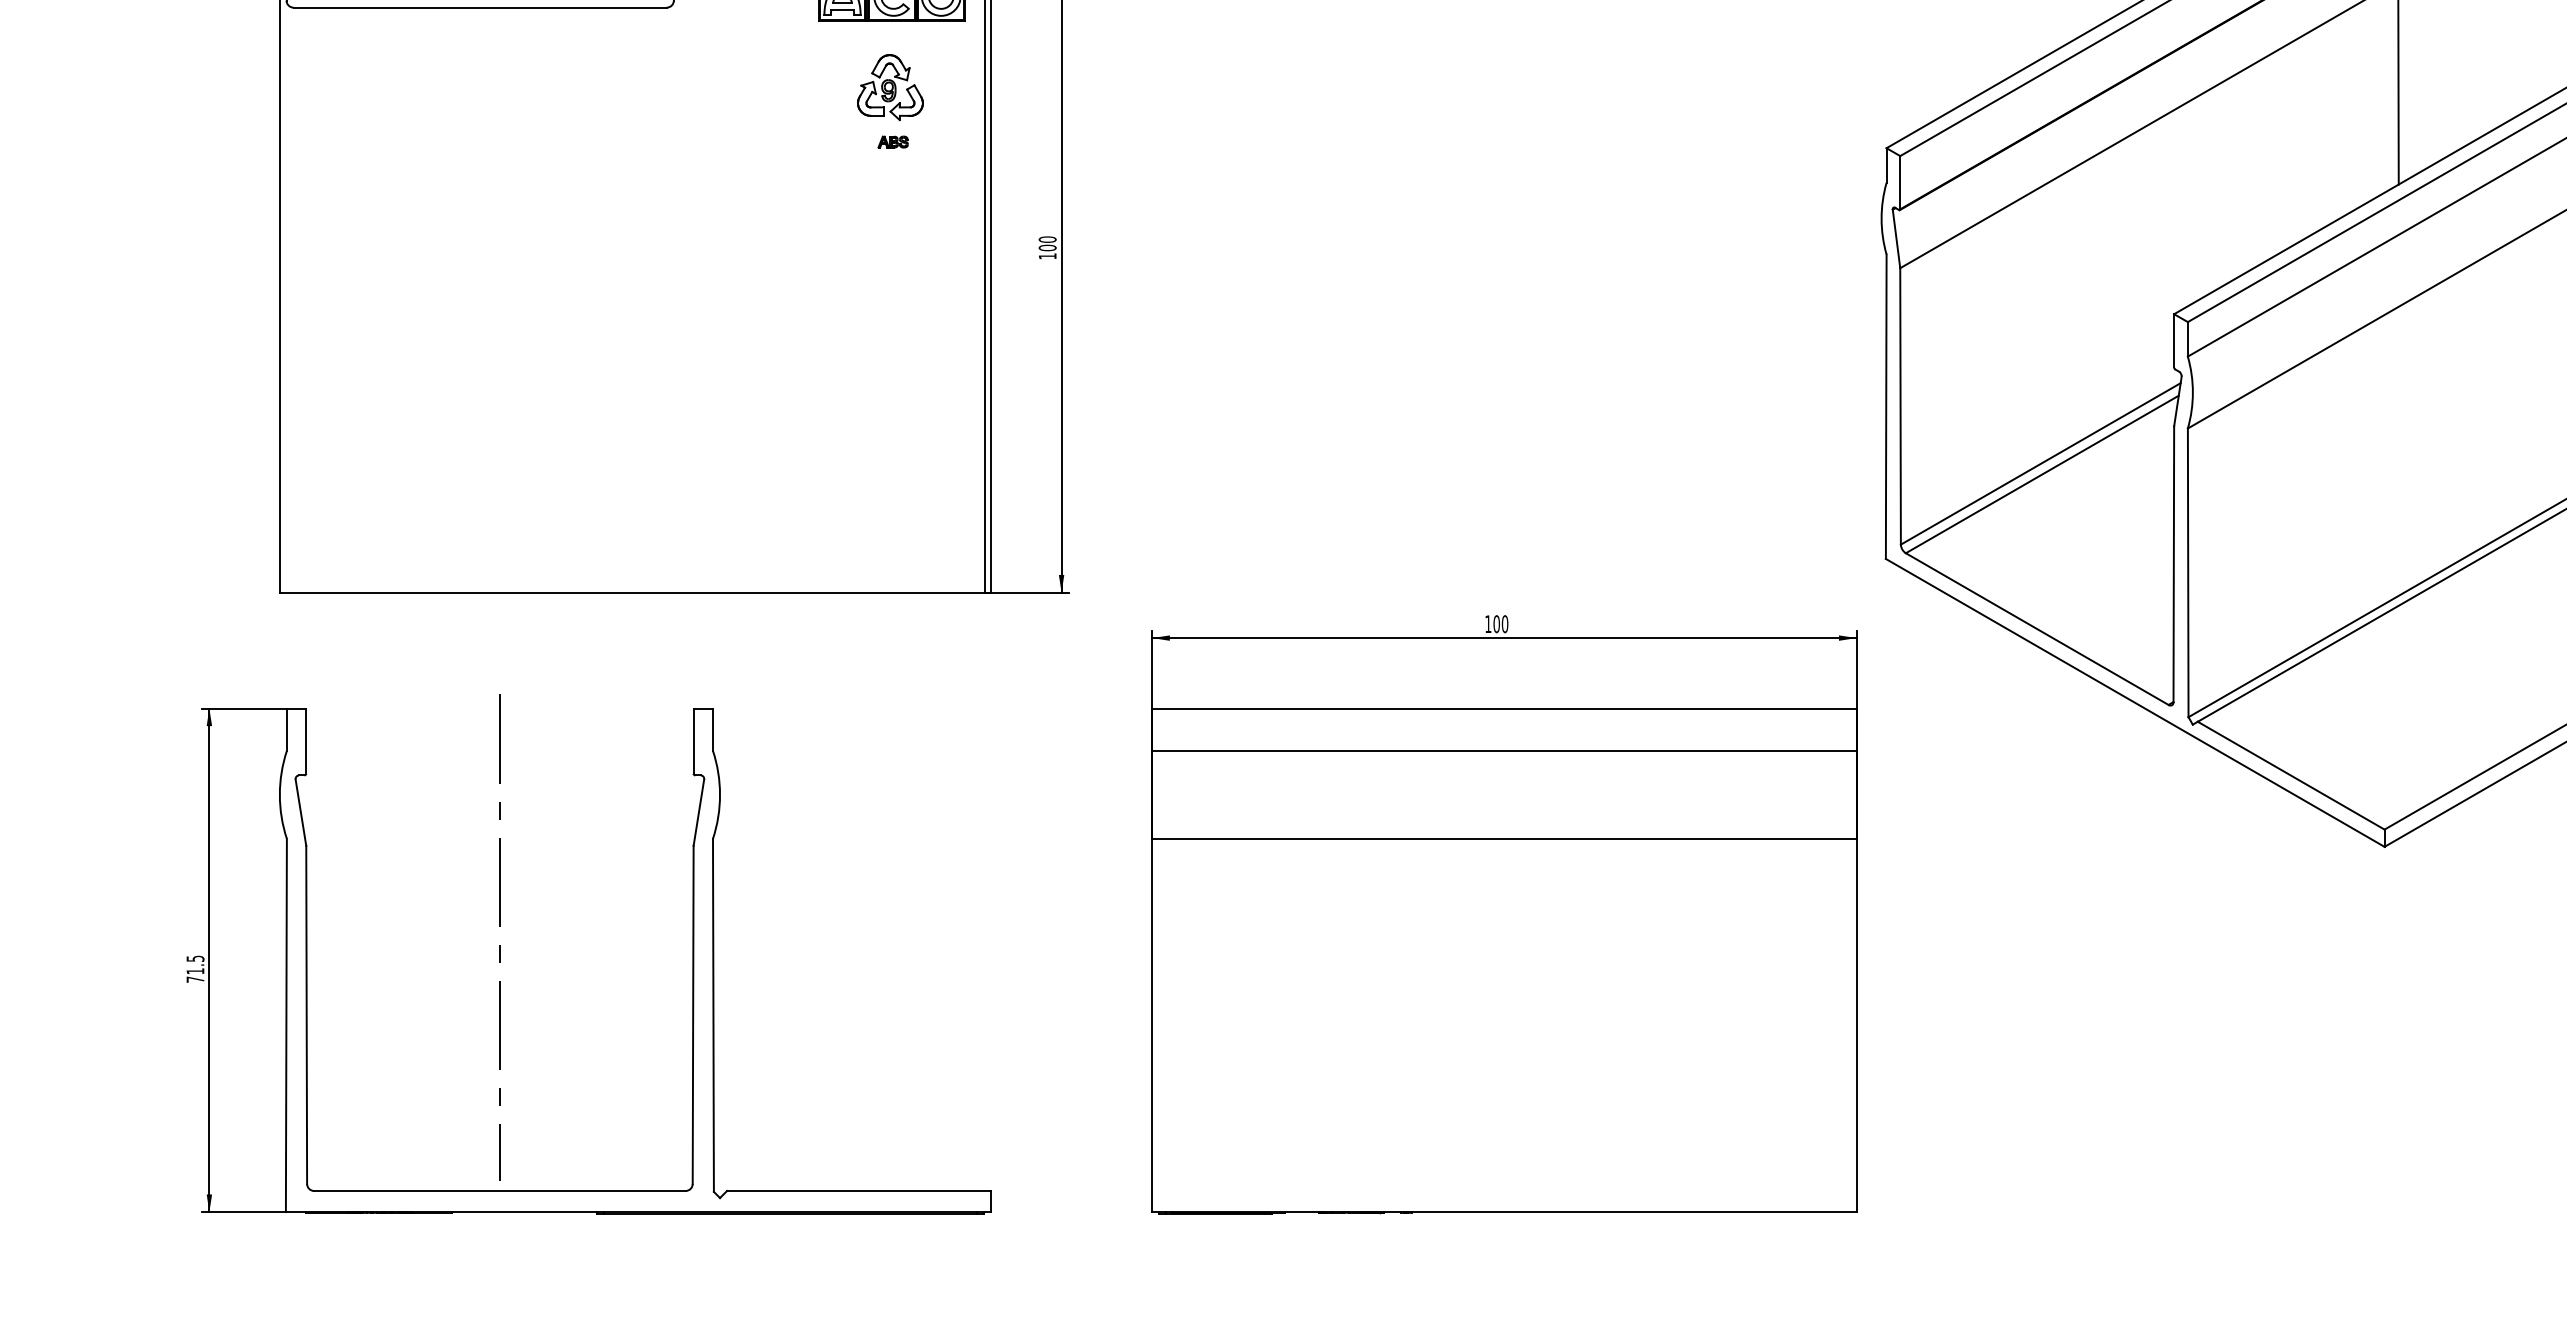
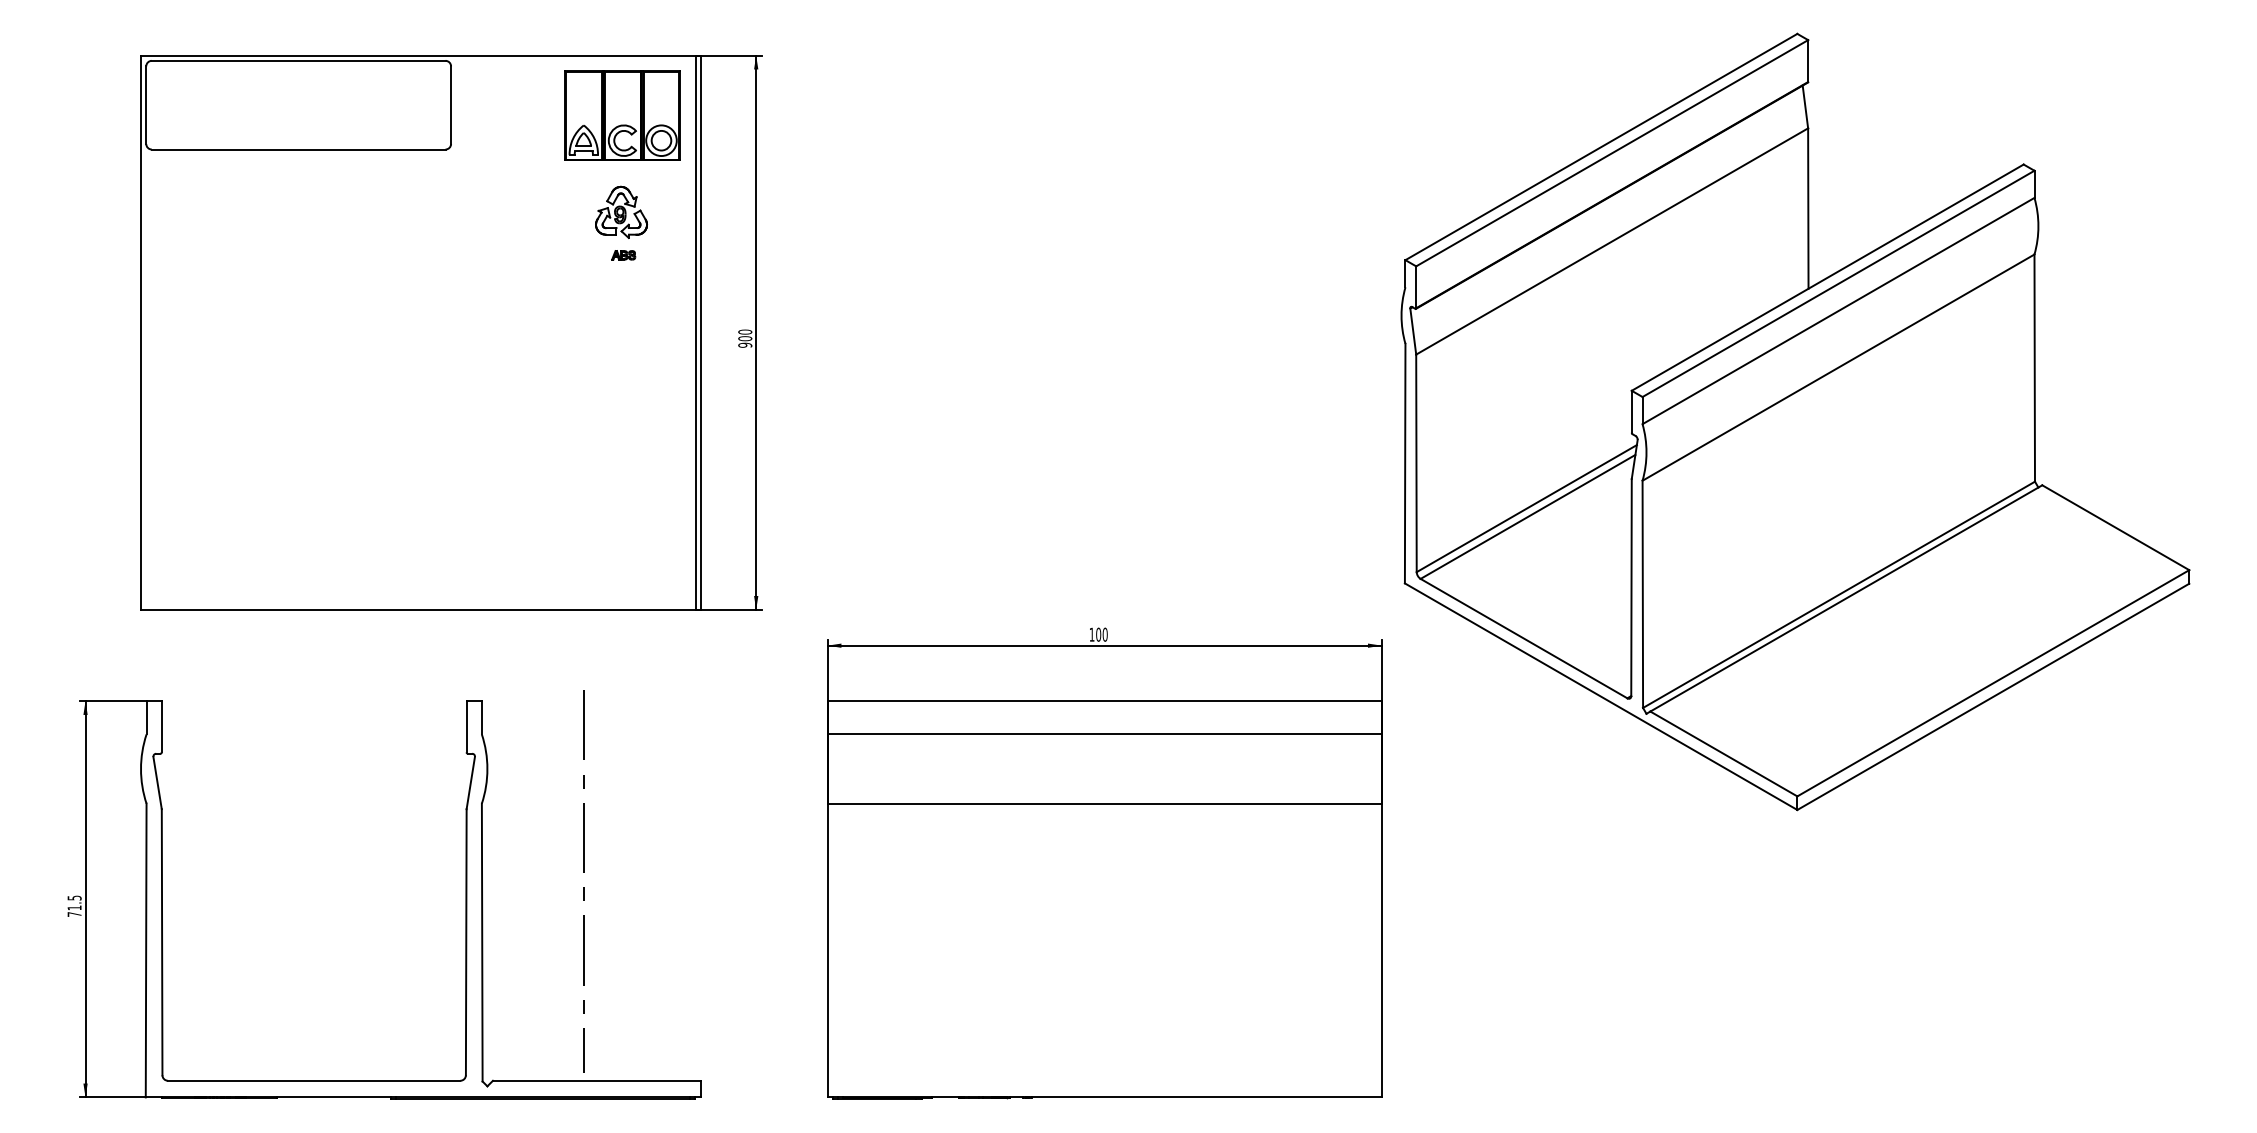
text: (1047, 255) -> (745, 344), 100 -> 900
line: (499, 945) -> (583, 887), moved

